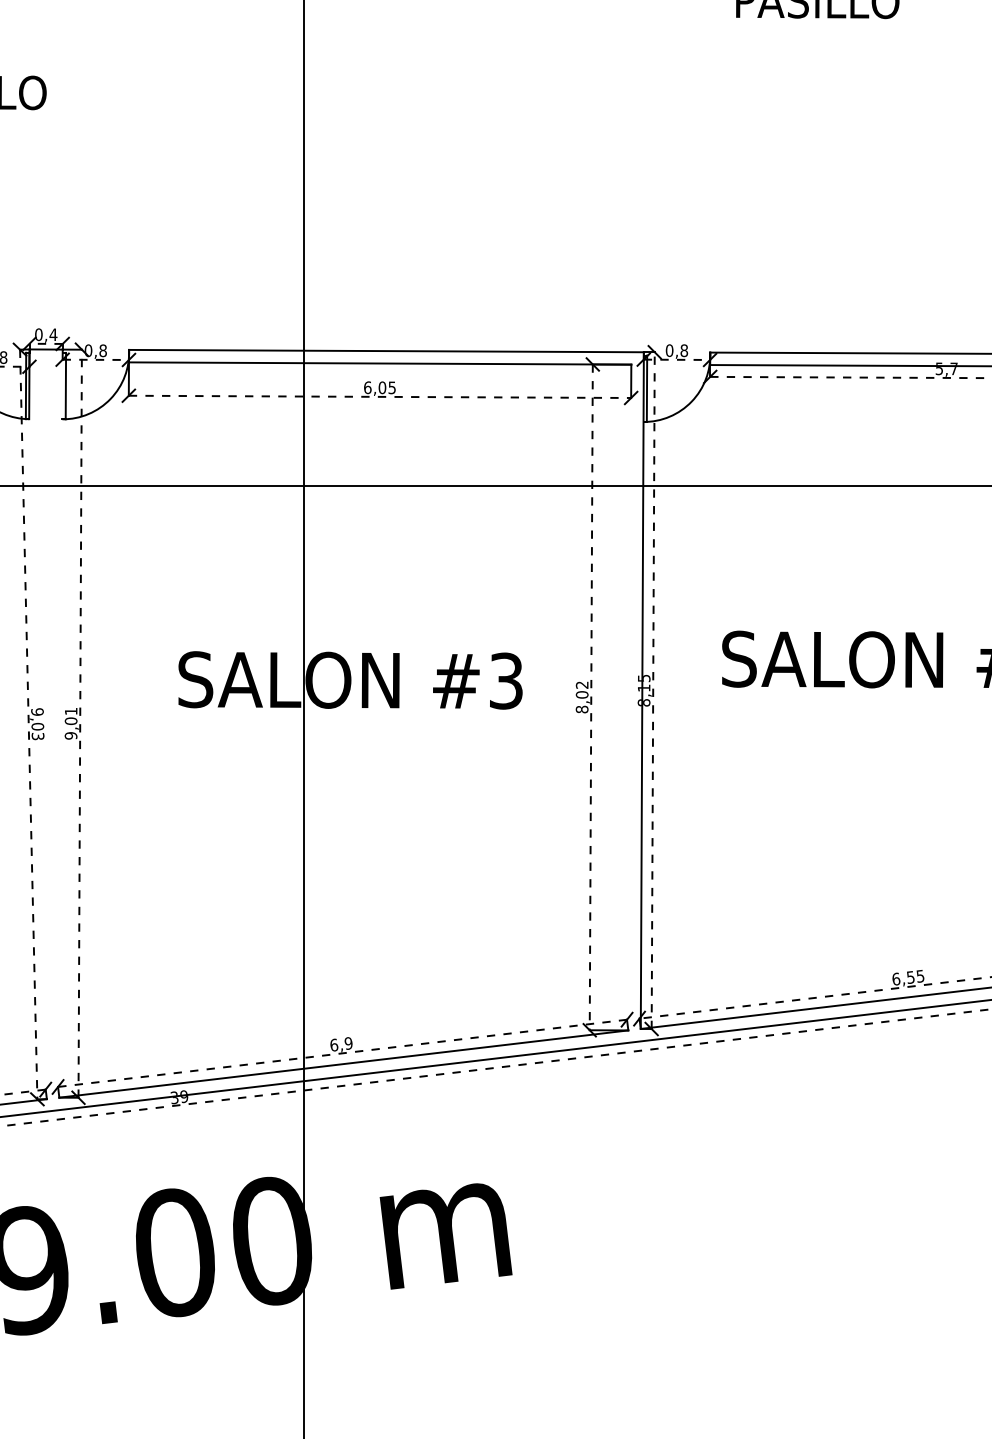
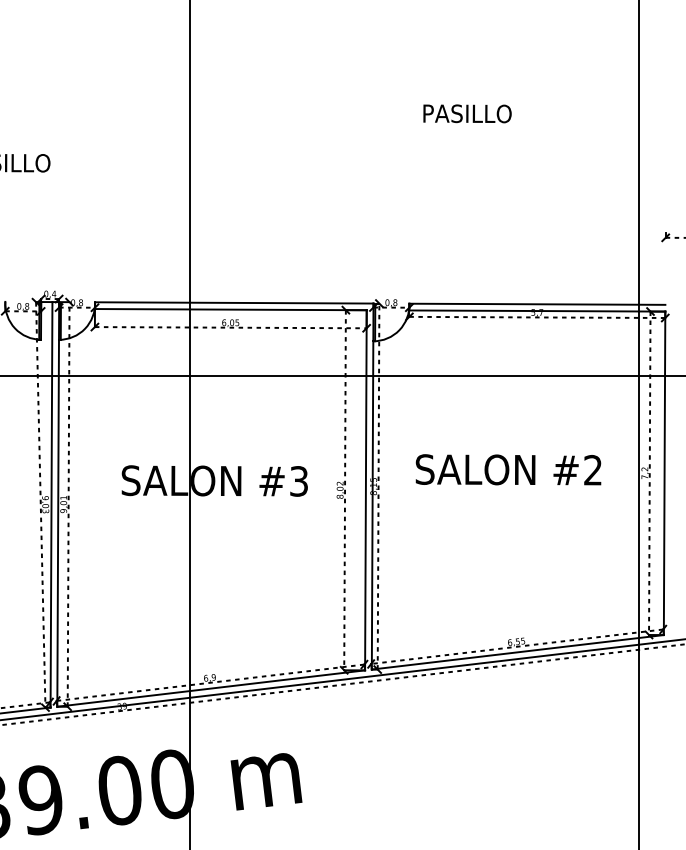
line: (629, 697) -> (365, 490), added
line: (48, 723) -> (51, 504), added
line: (61, 723) -> (58, 504), added

